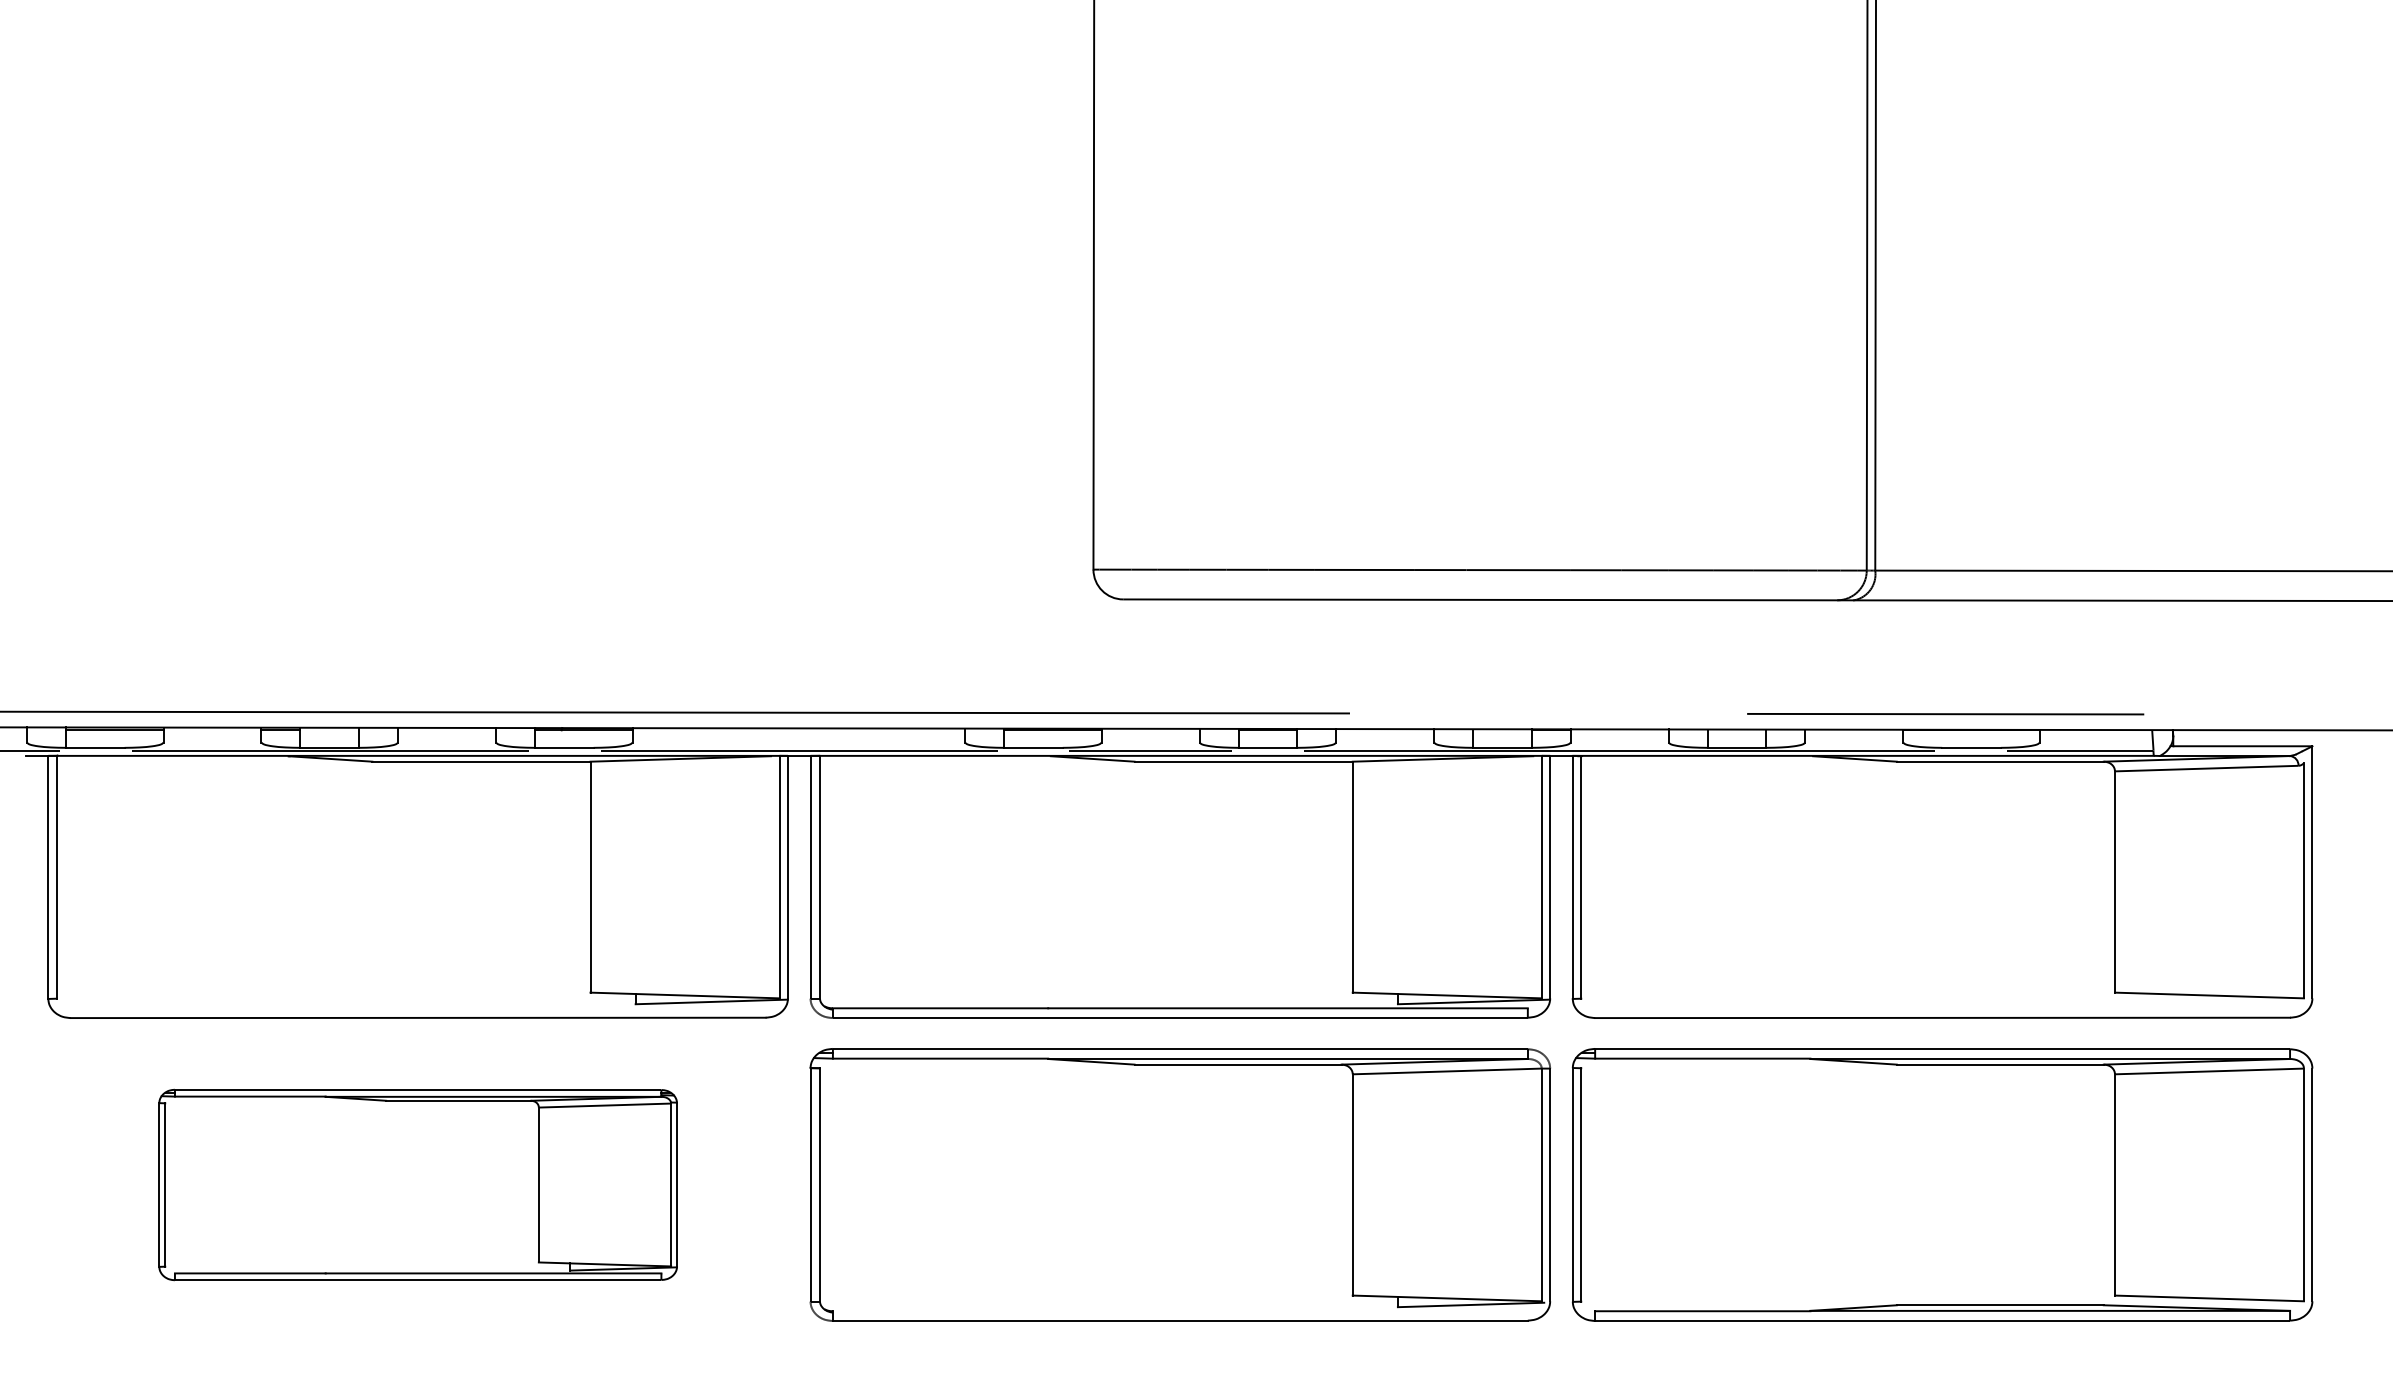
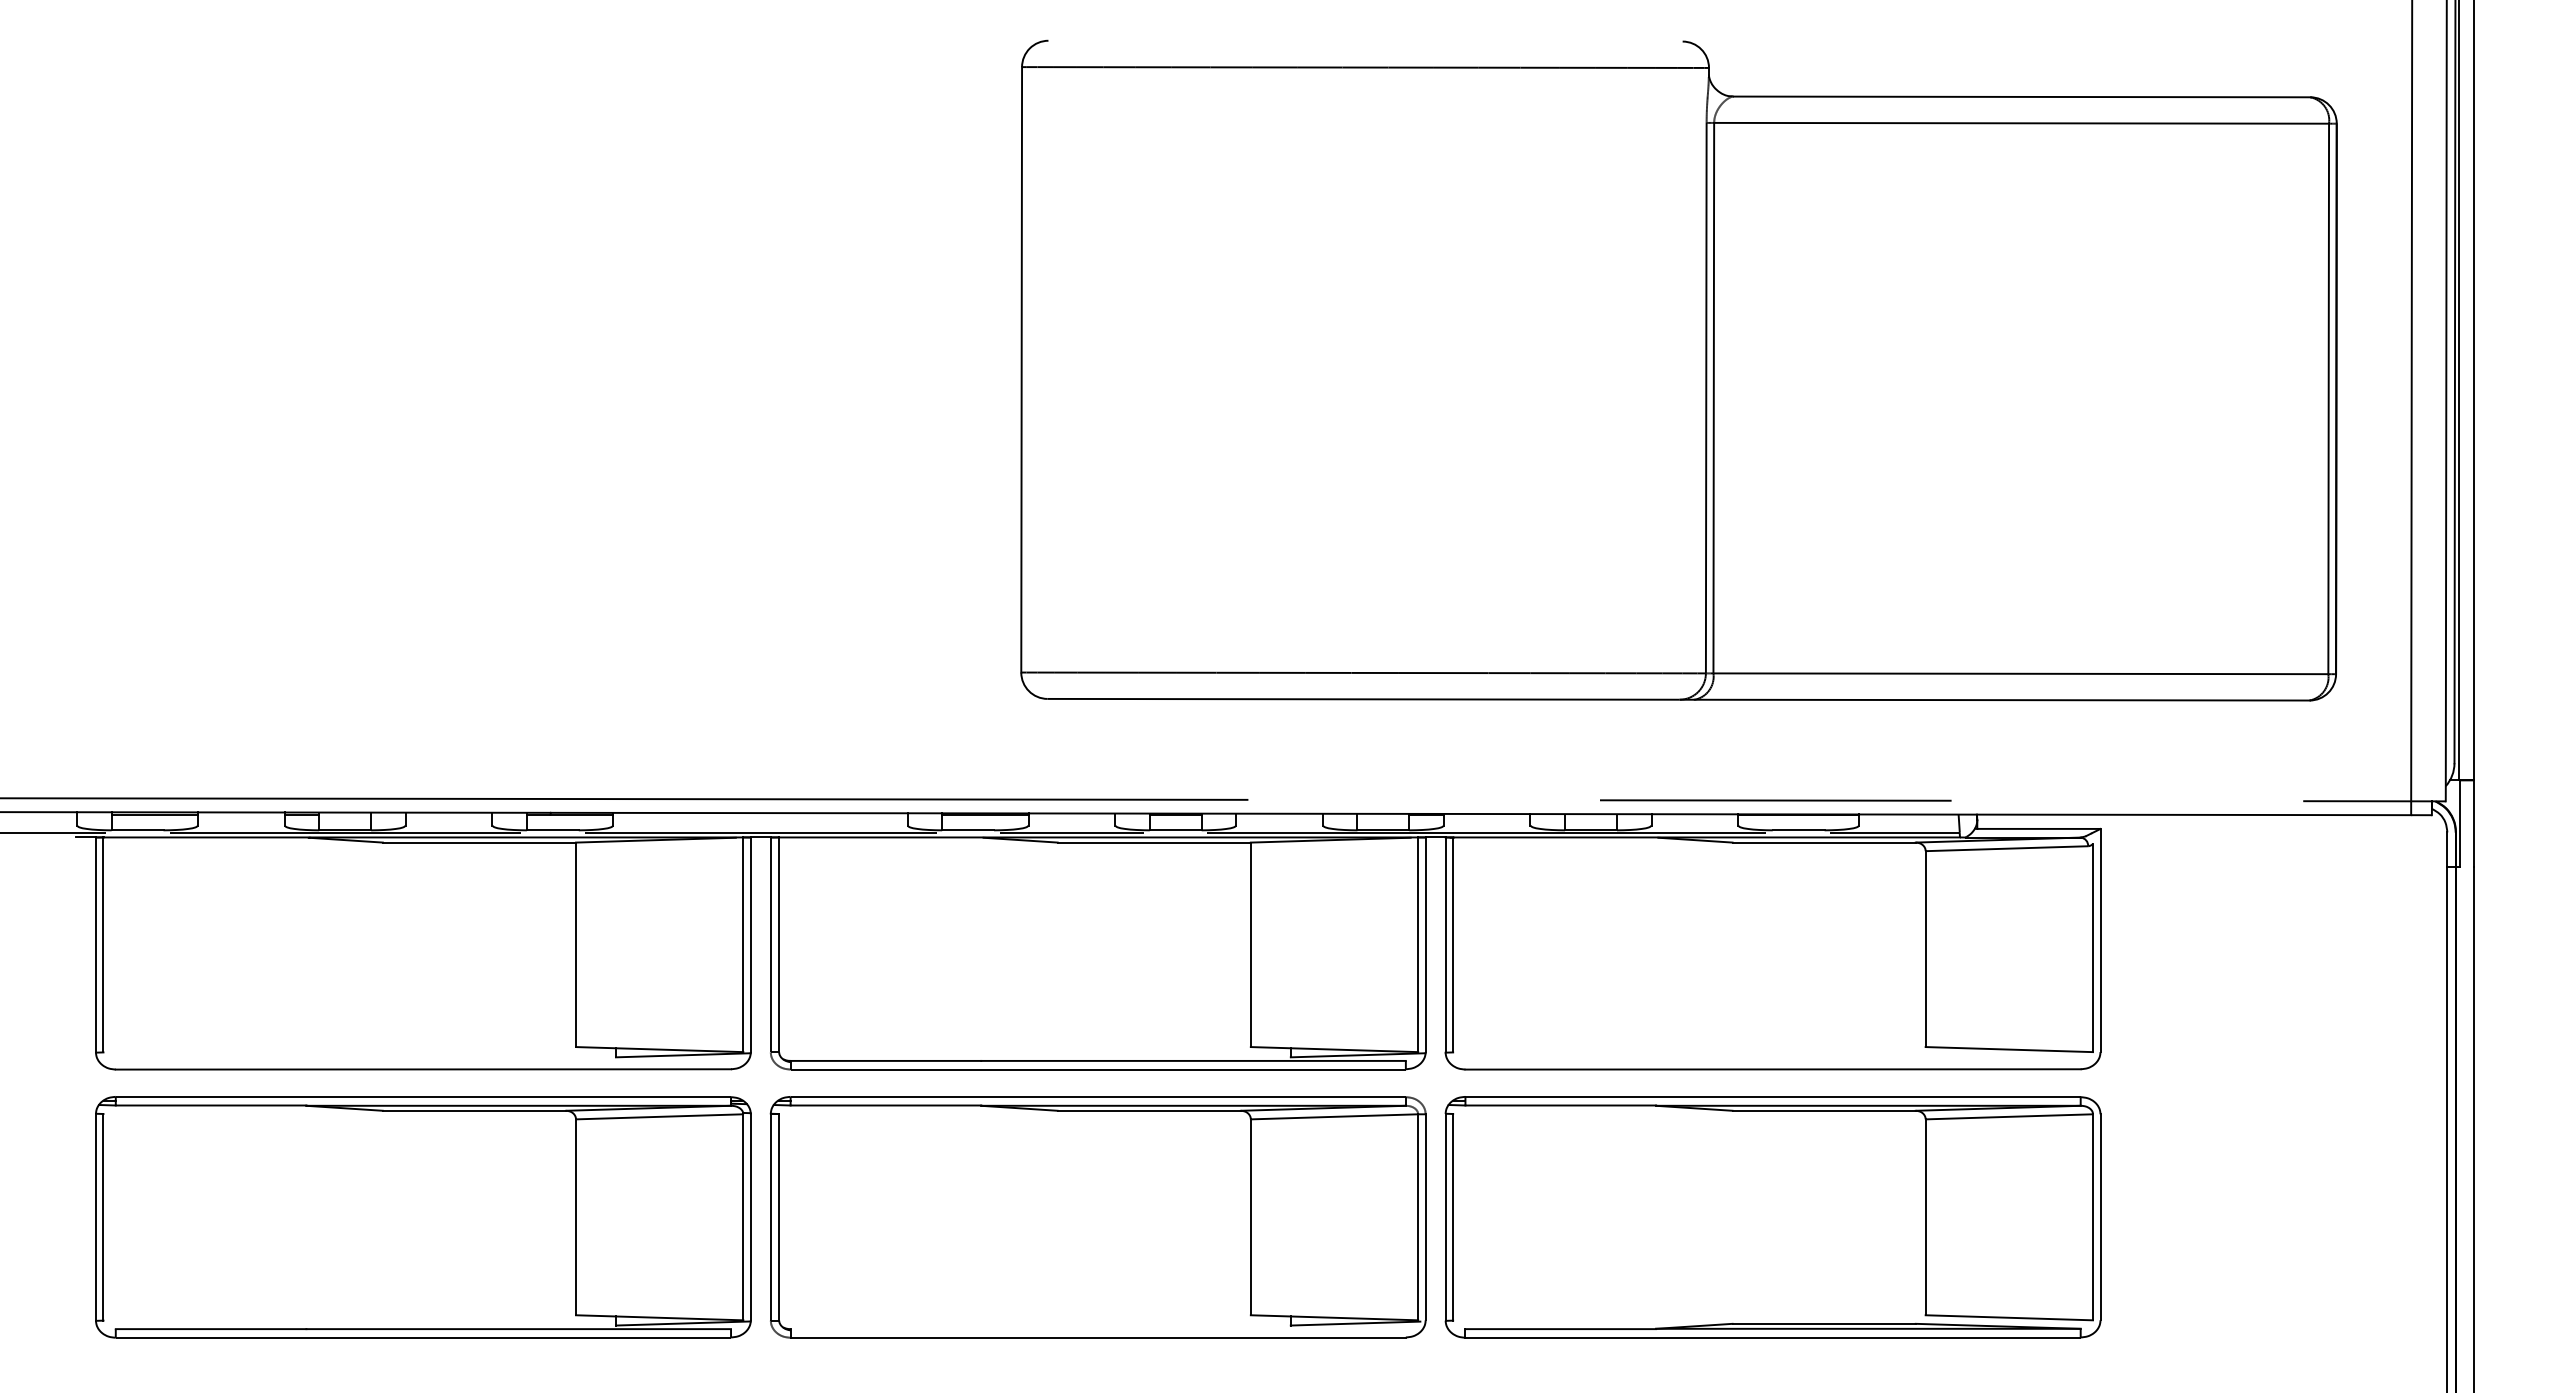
part: (418, 1185) -> (423, 1217), size x1.43

